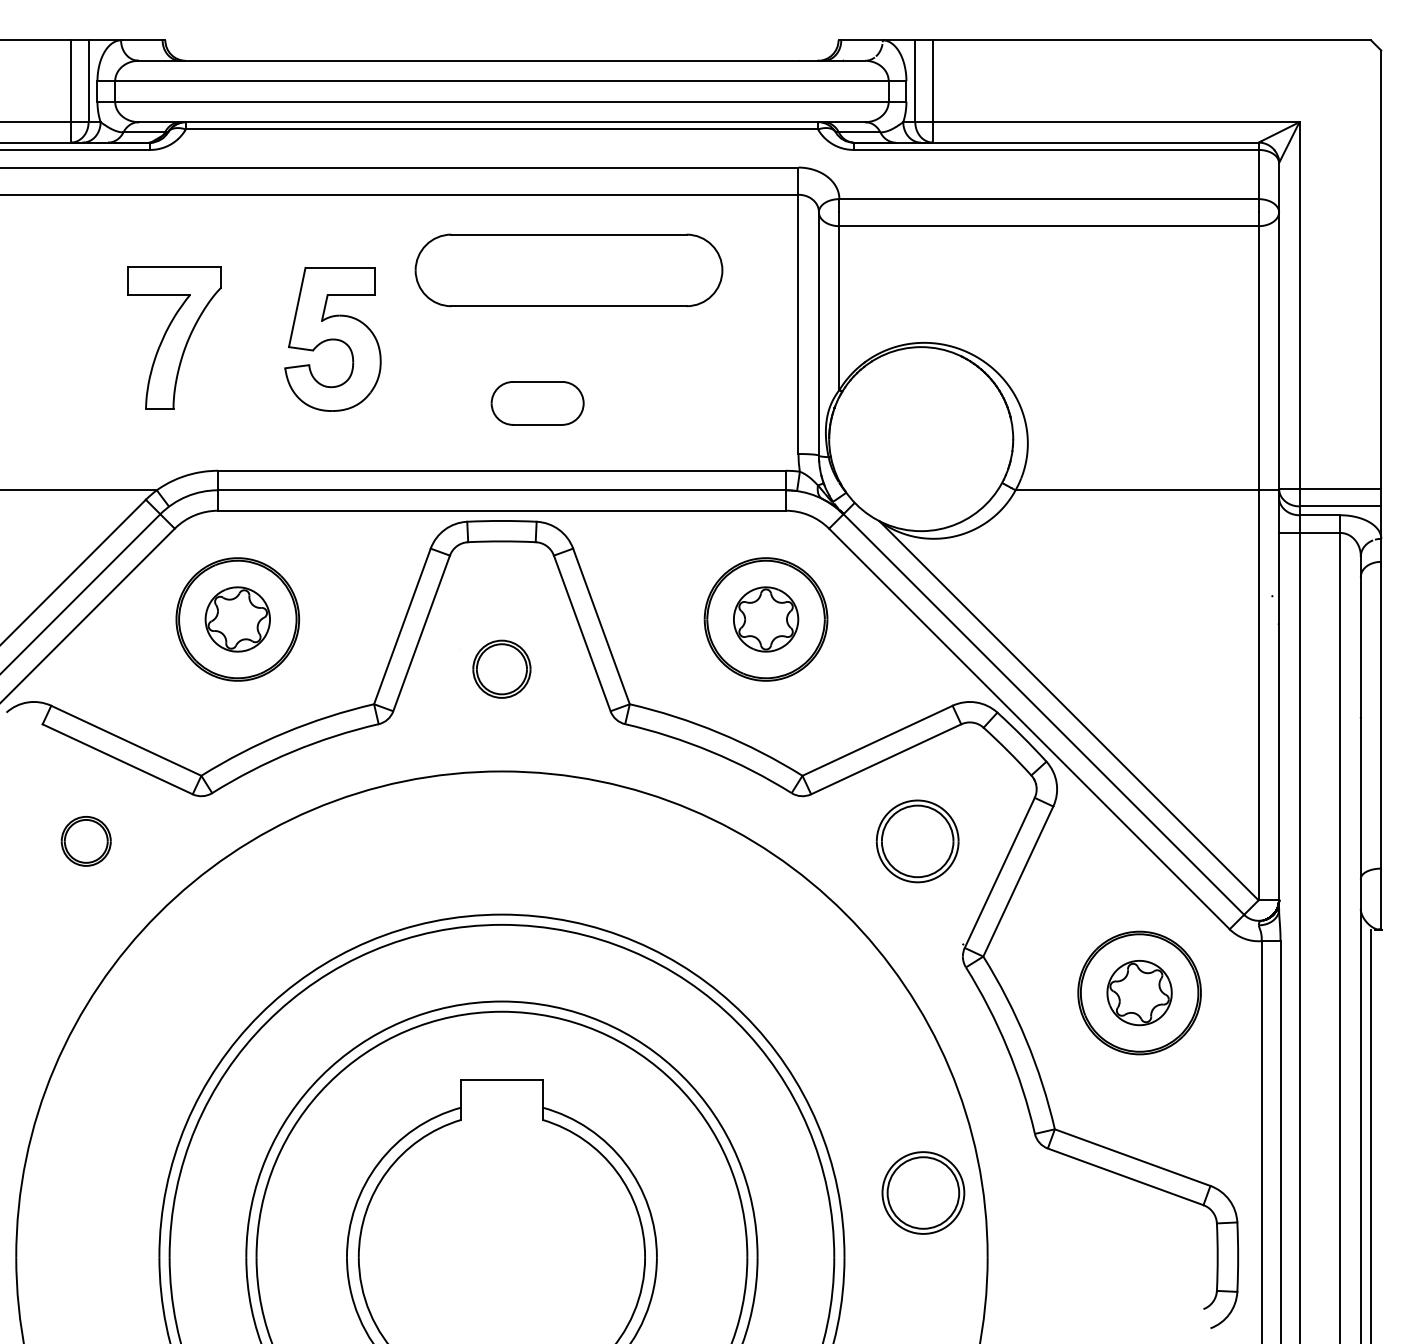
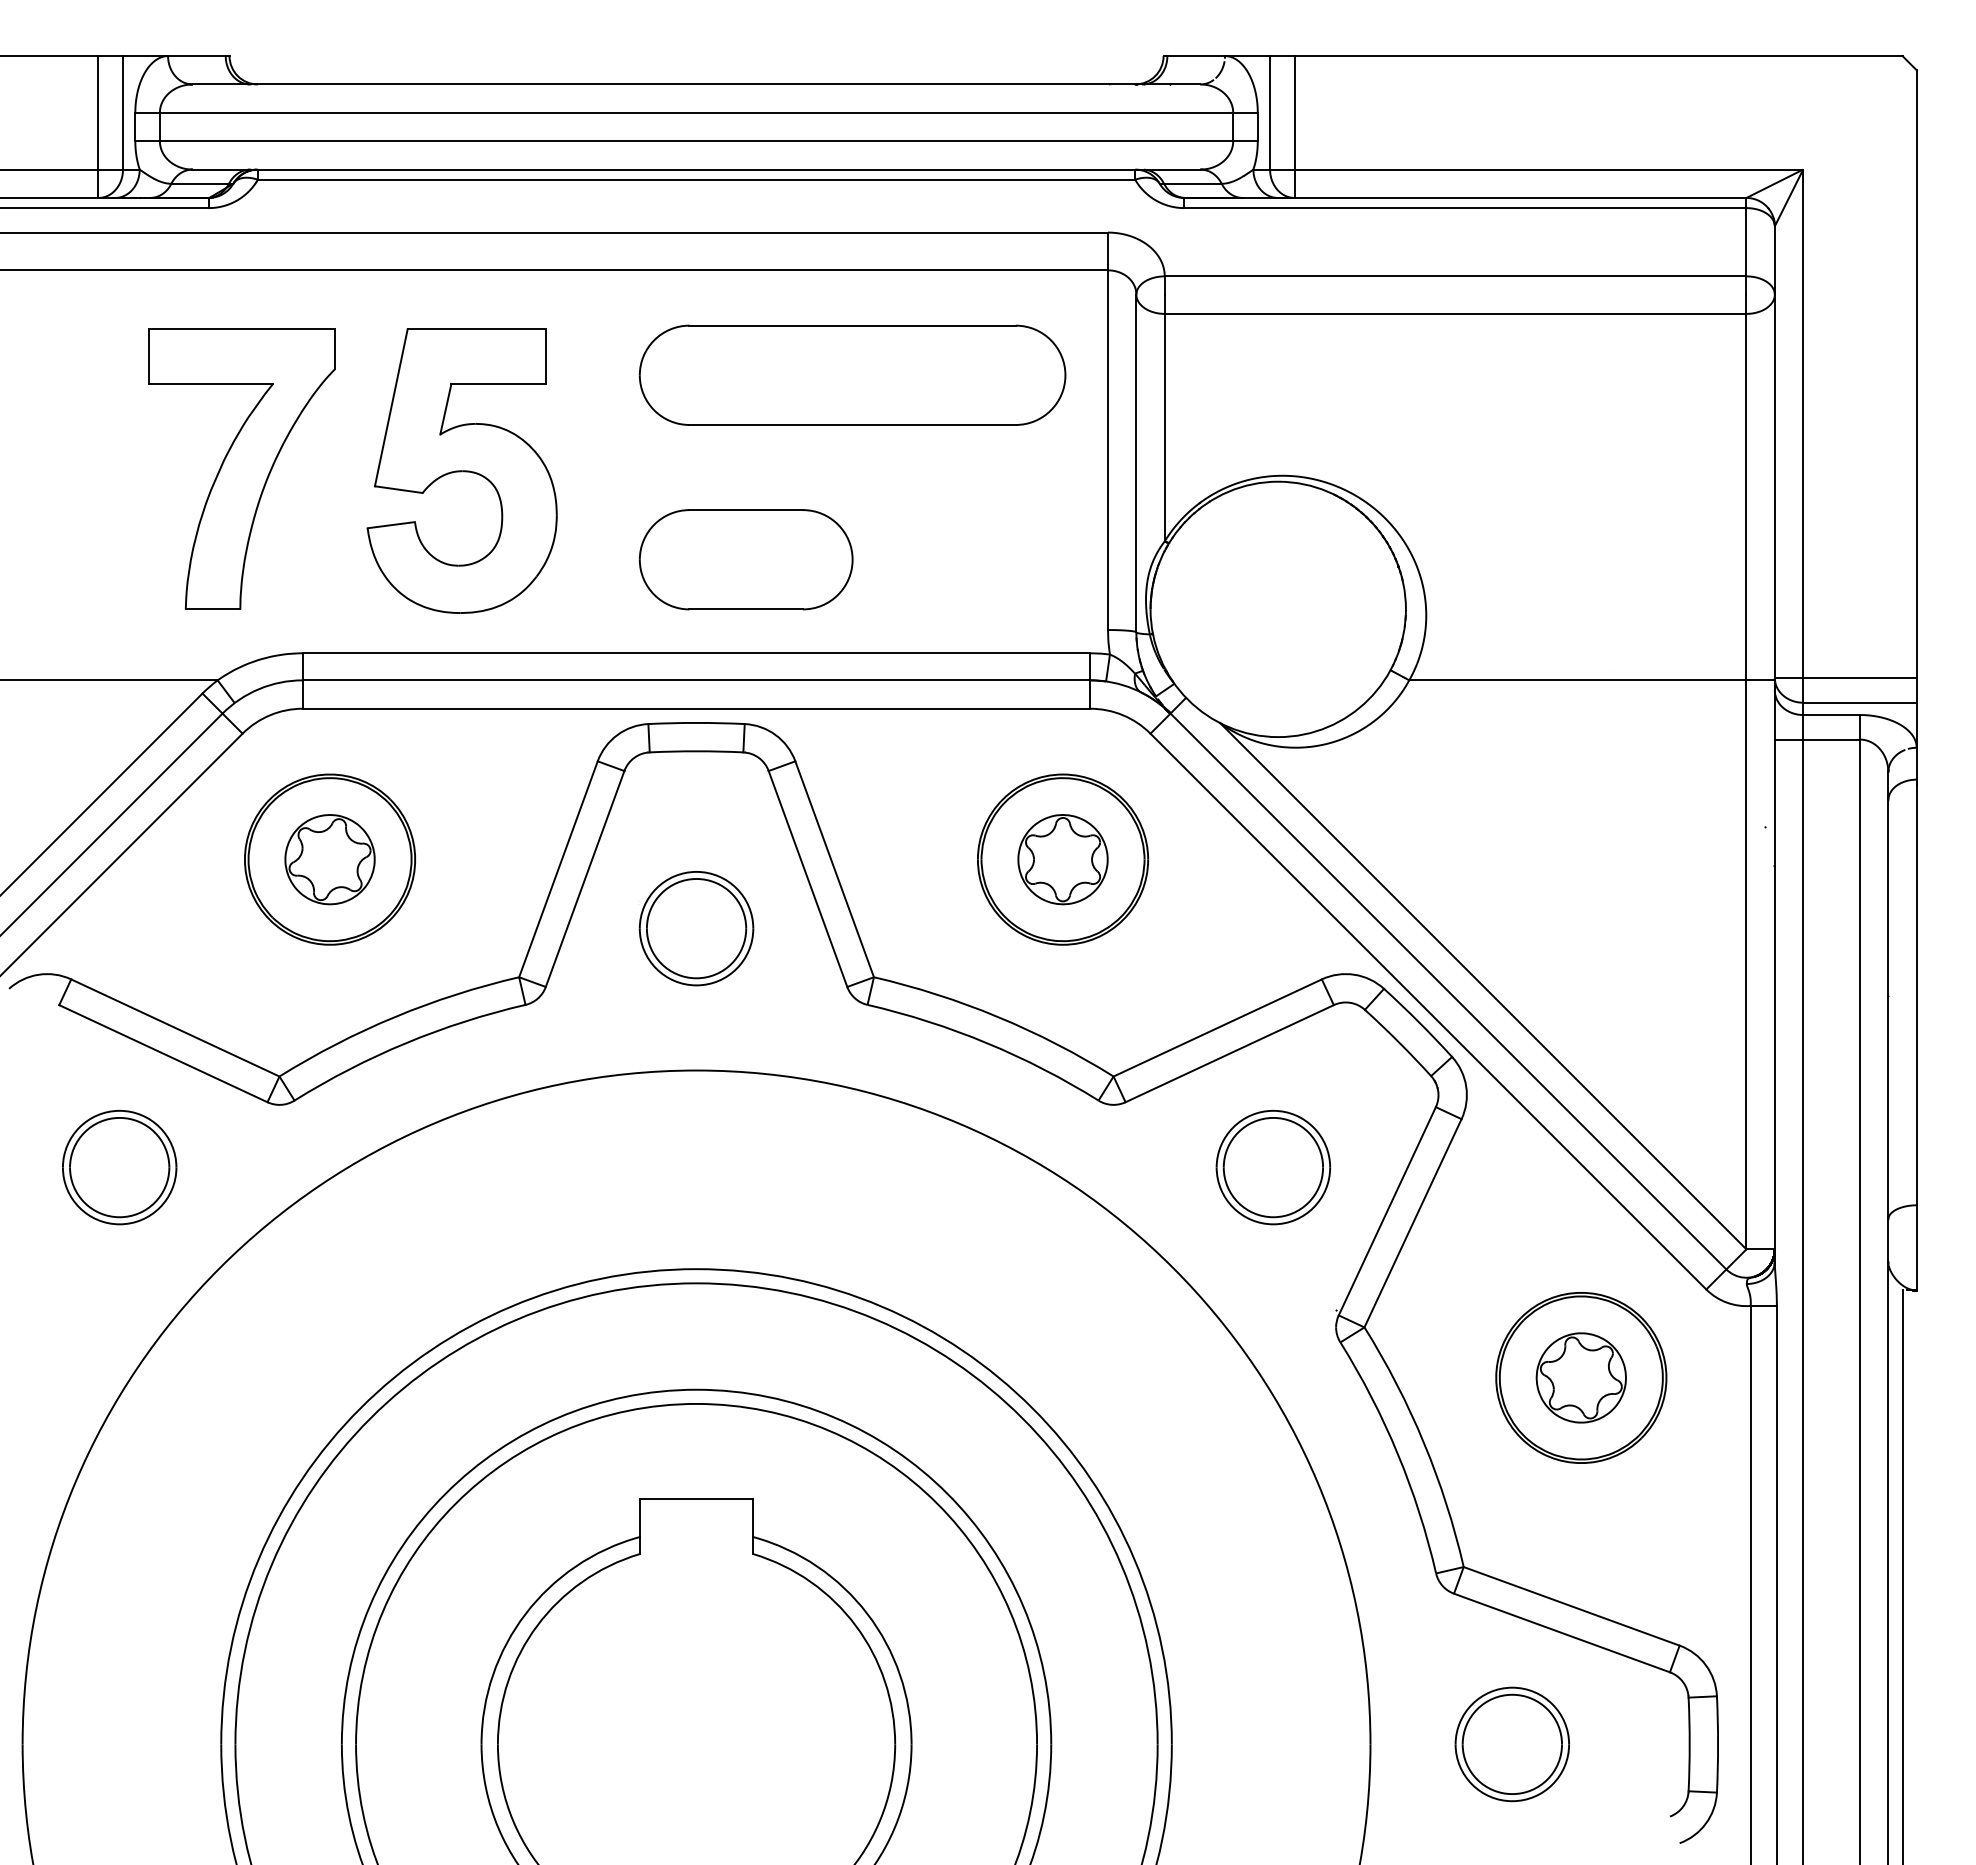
part: (568, 269) -> (852, 374), moved
part: (173, 337) -> (241, 468), size x1.43
part: (332, 339) -> (461, 470), size x1.43
part: (537, 403) -> (745, 559), size x1.67
part: (501, 669) -> (696, 928), size x1.43
part: (86, 841) -> (119, 1167), size x1.67
part: (922, 1193) -> (1511, 1744), moved

